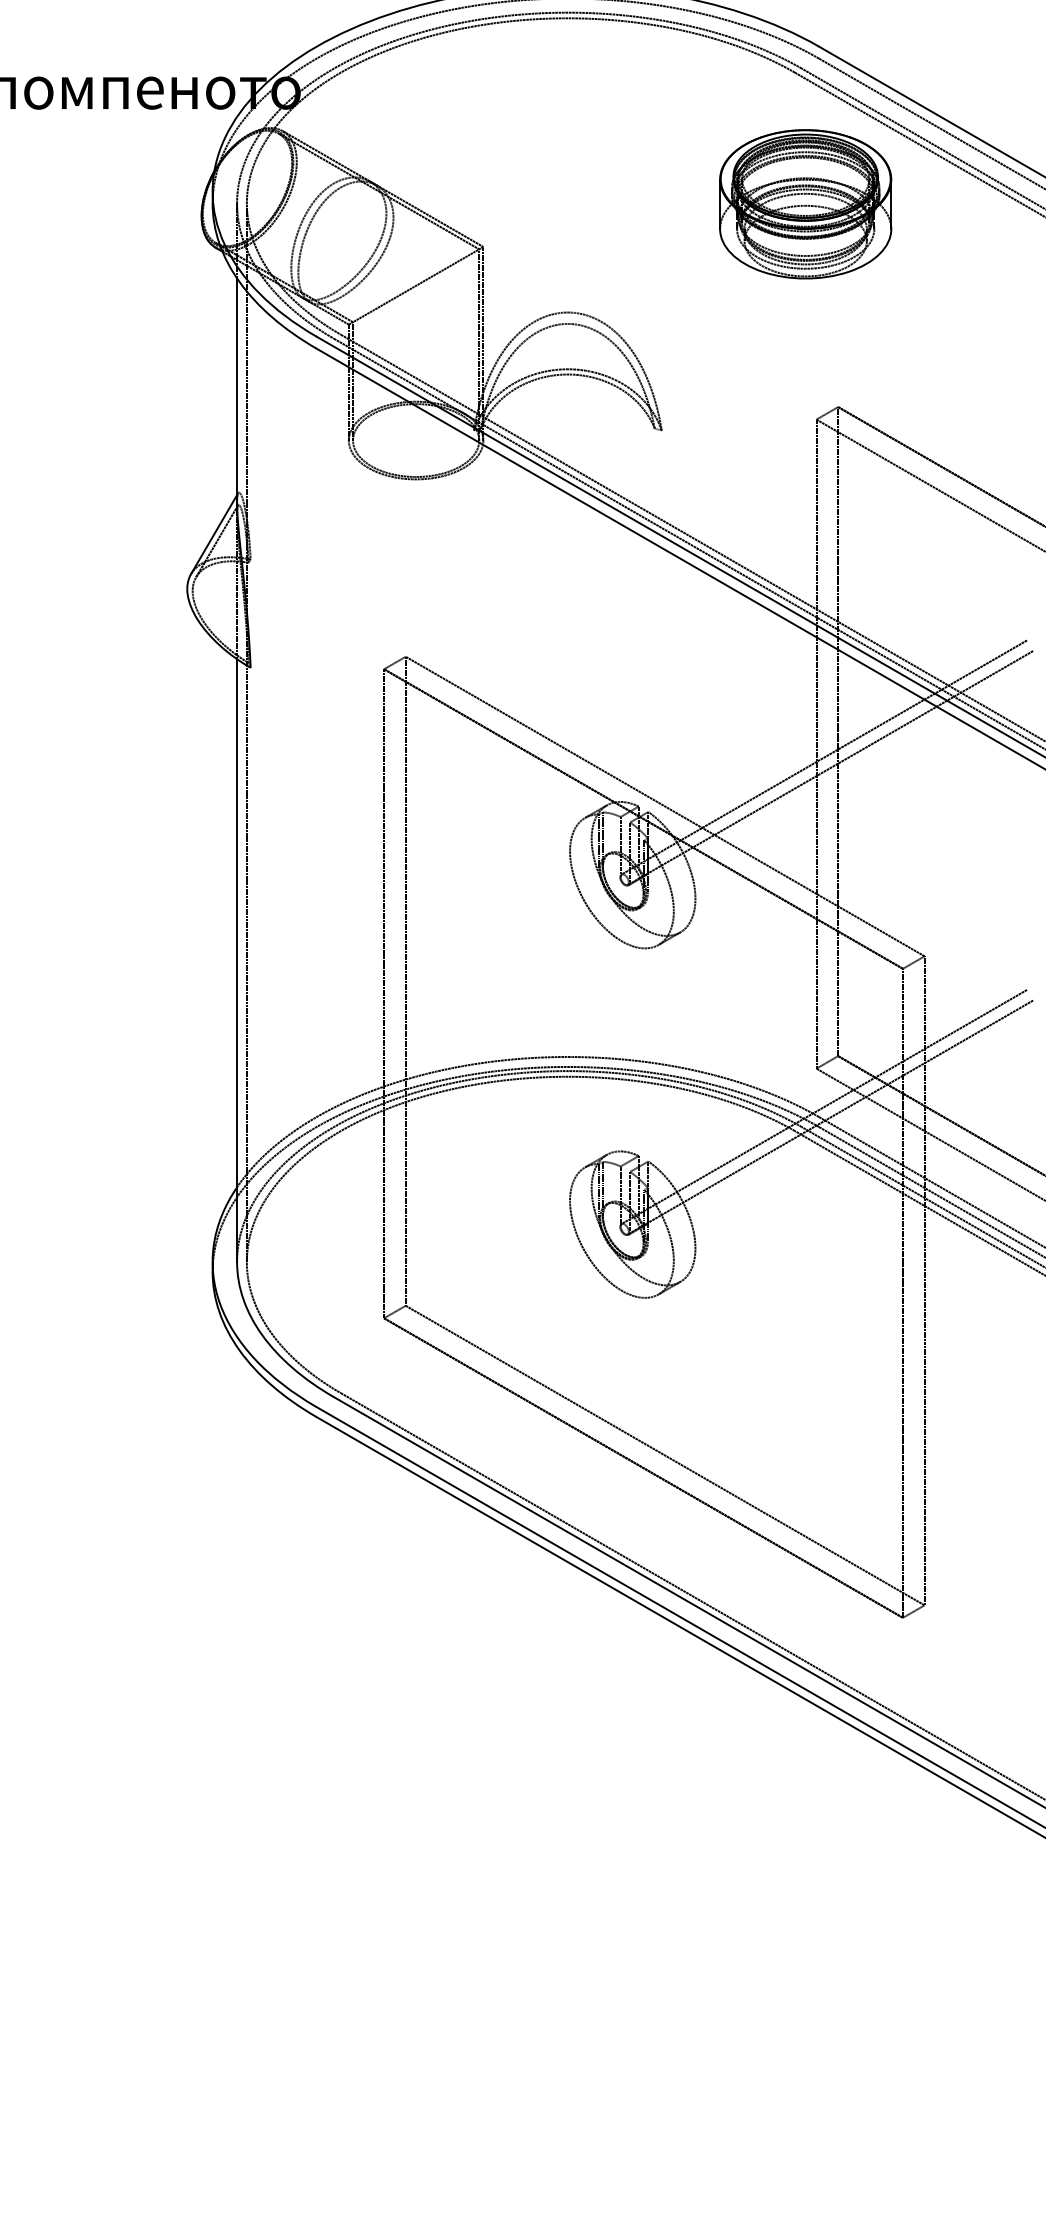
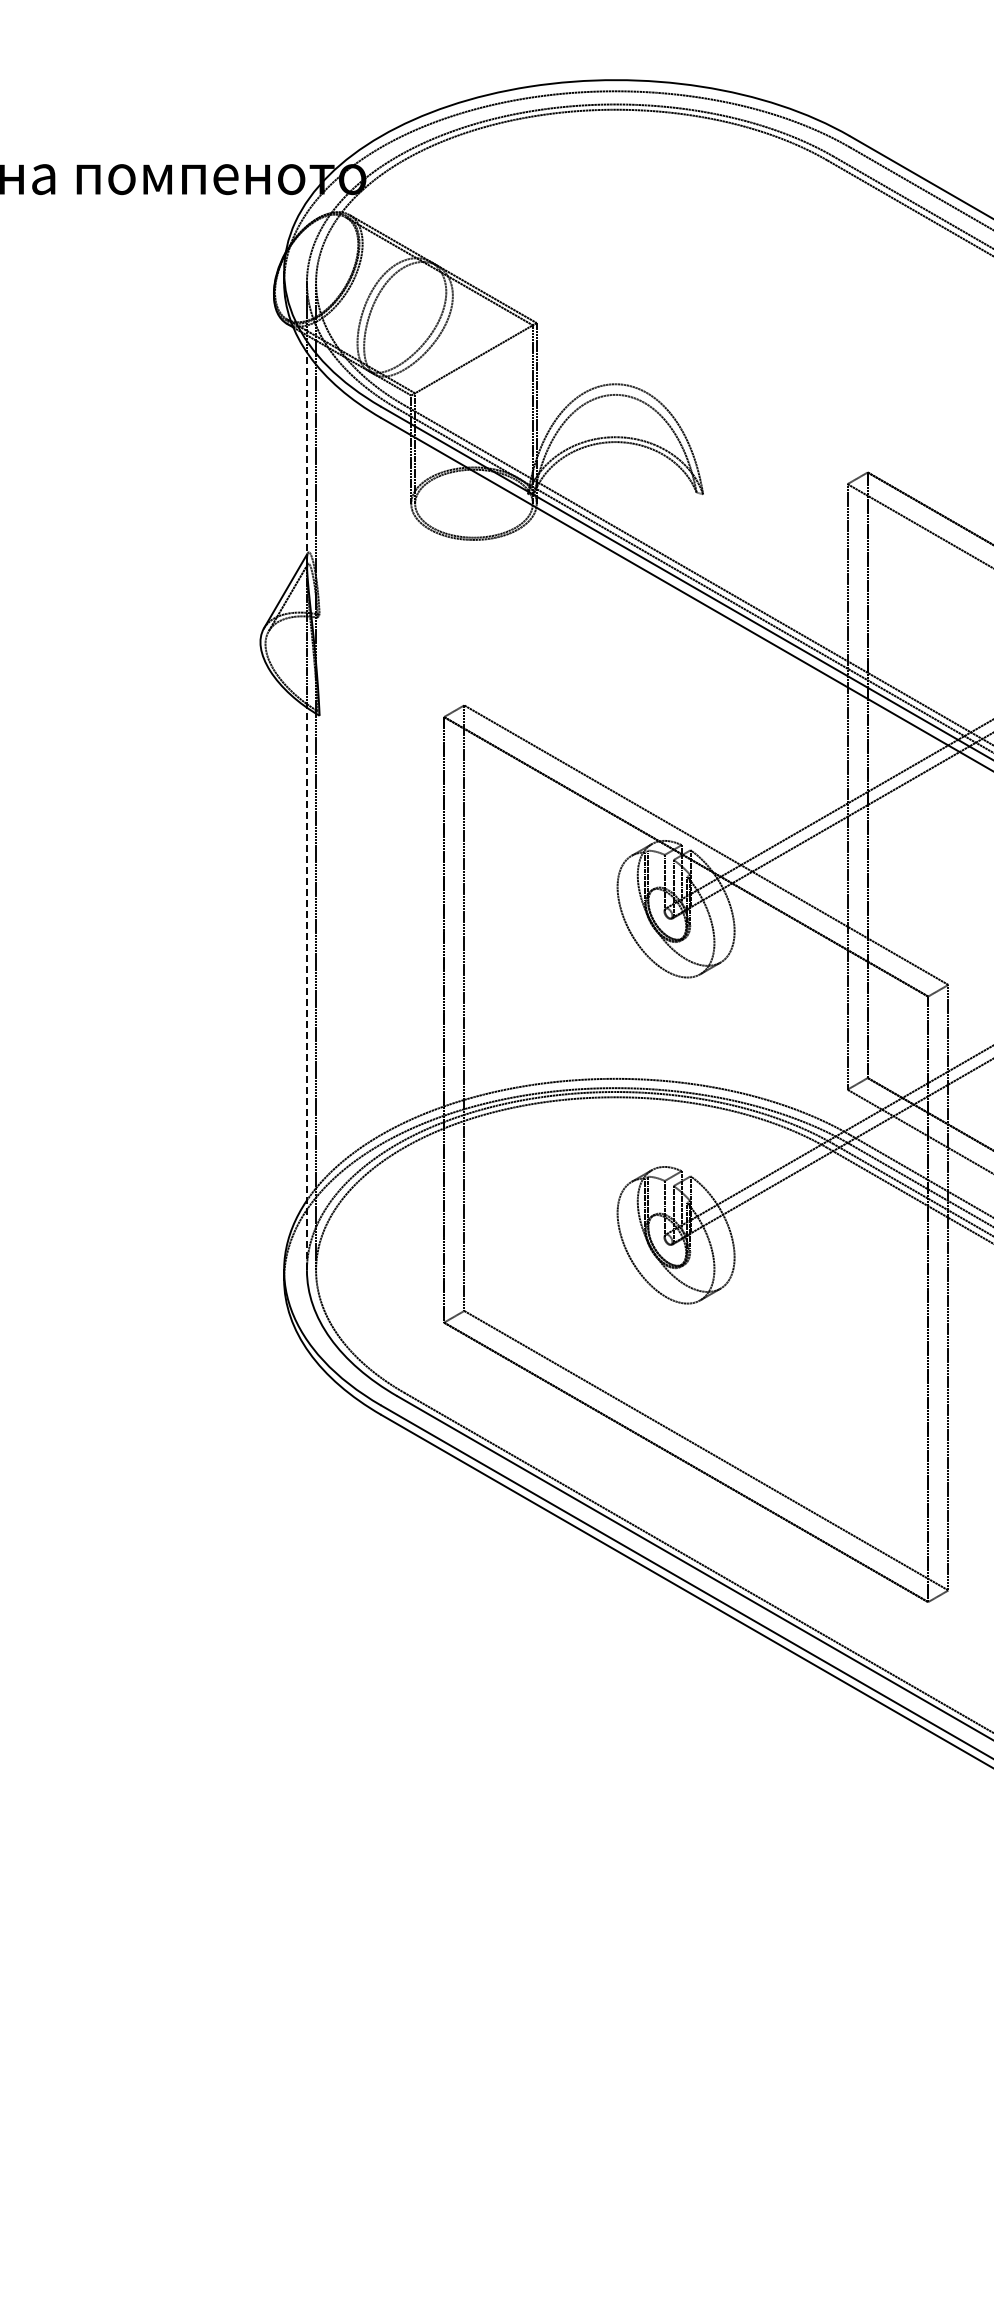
part: (805, 204) -> (837, 283), removed
line: (236, 391) -> (306, 457), solid -> dashed
line: (236, 960) -> (306, 988), solid -> dashed

